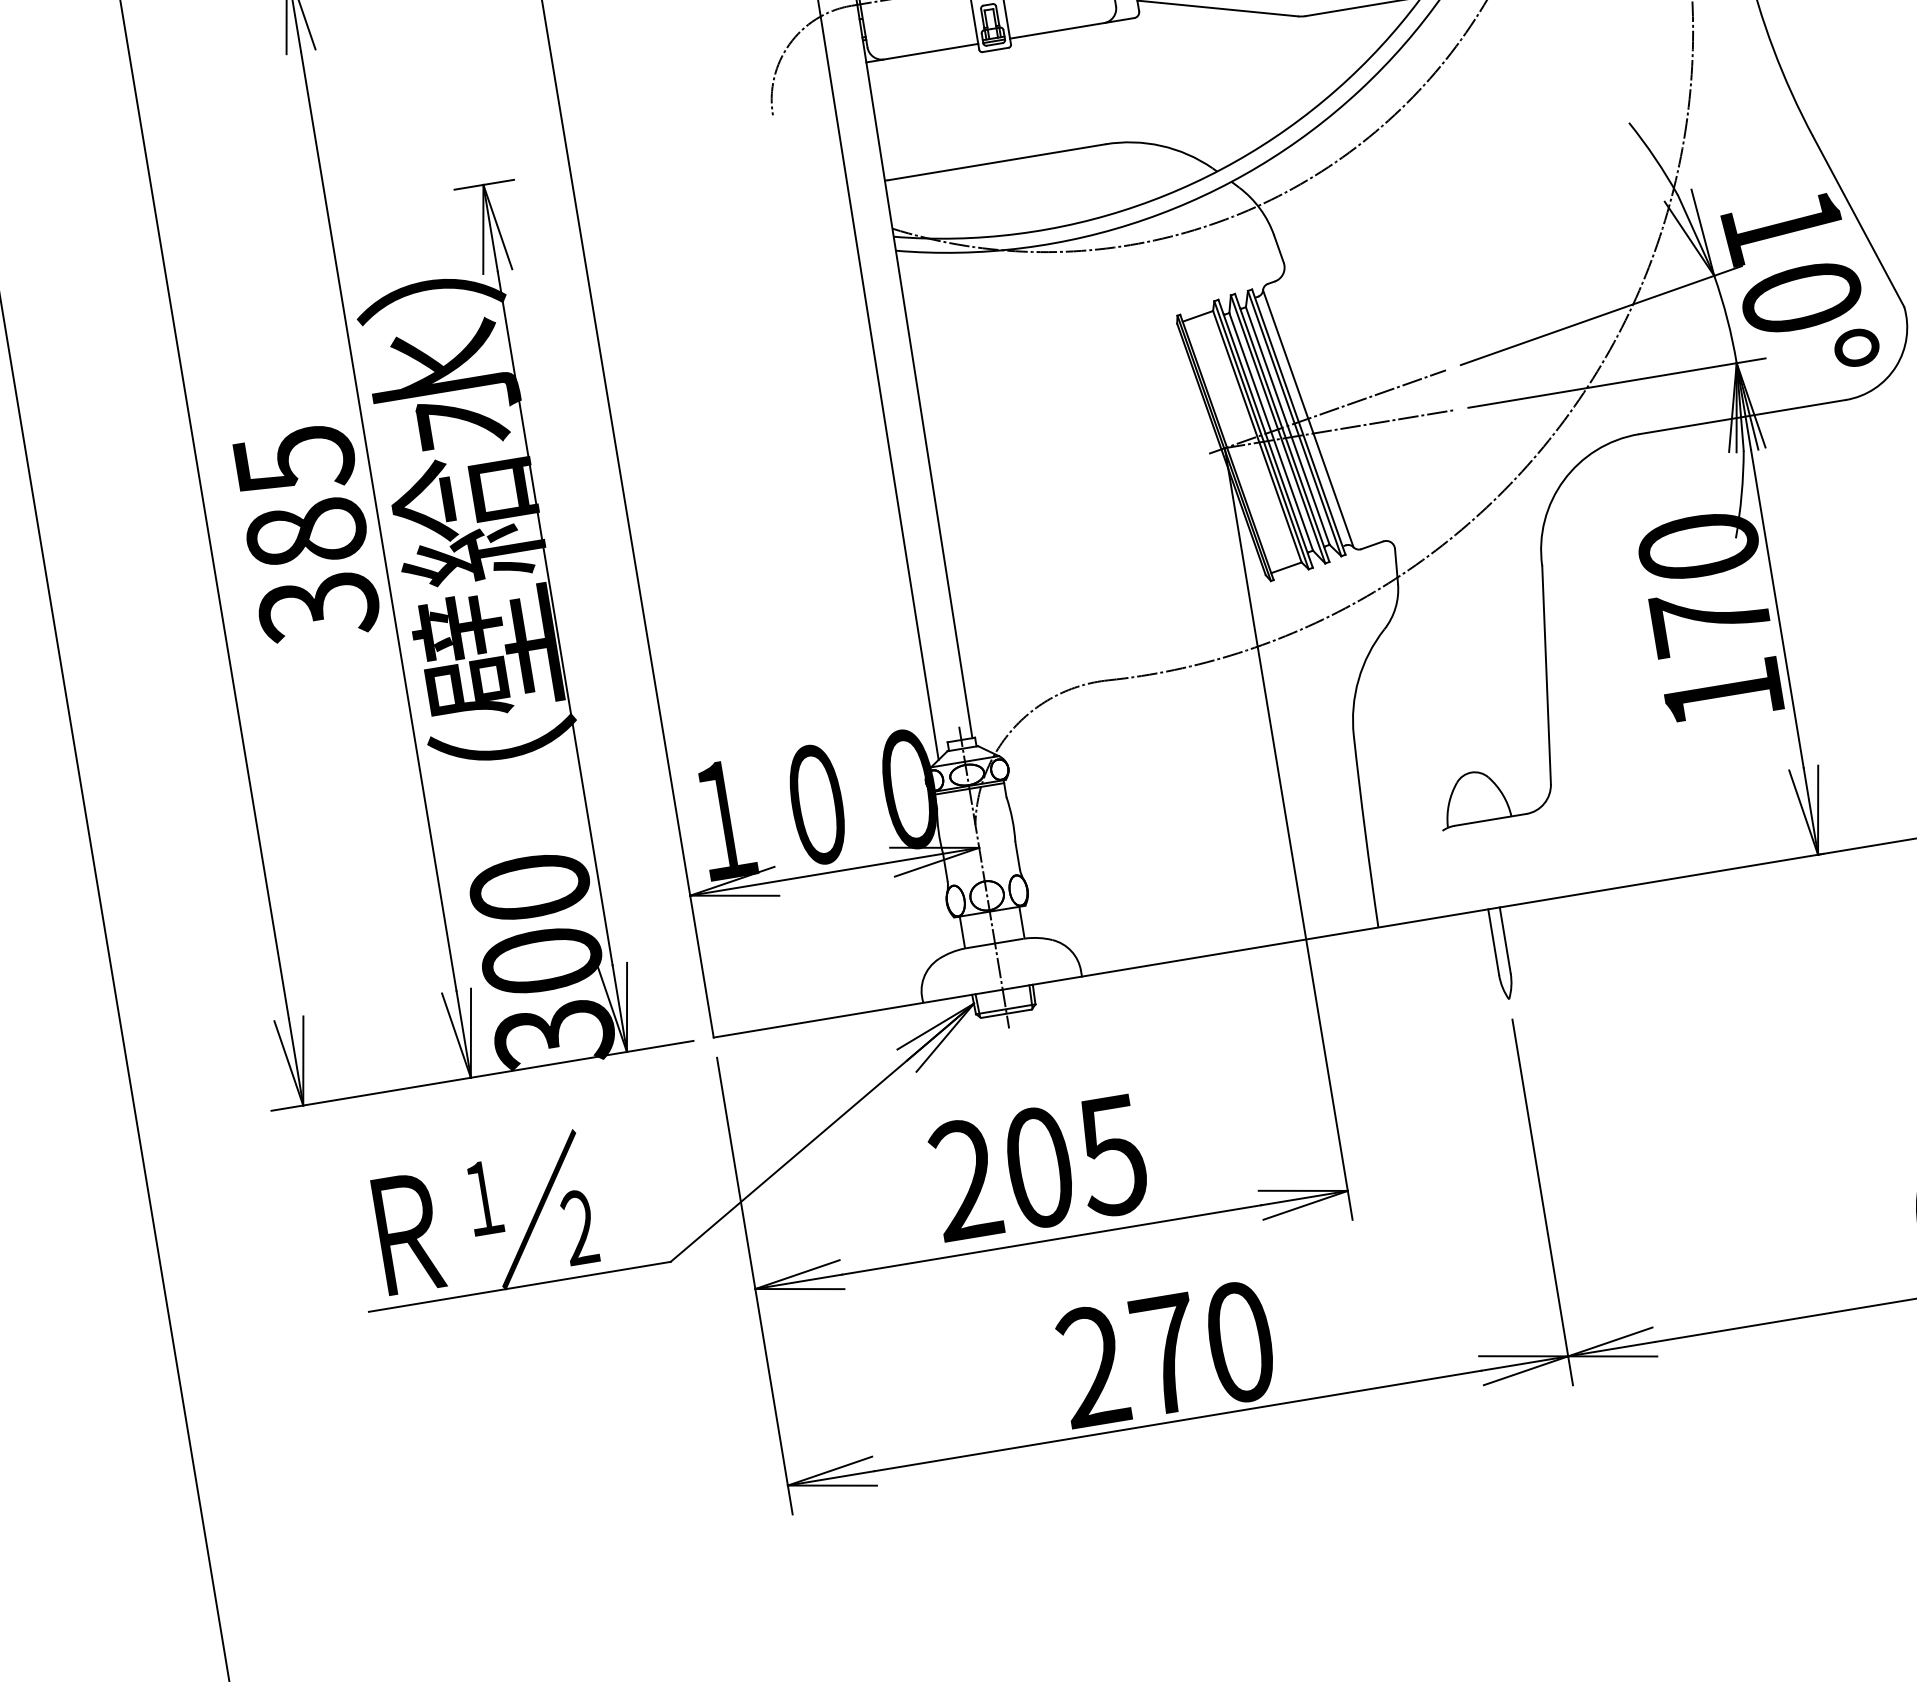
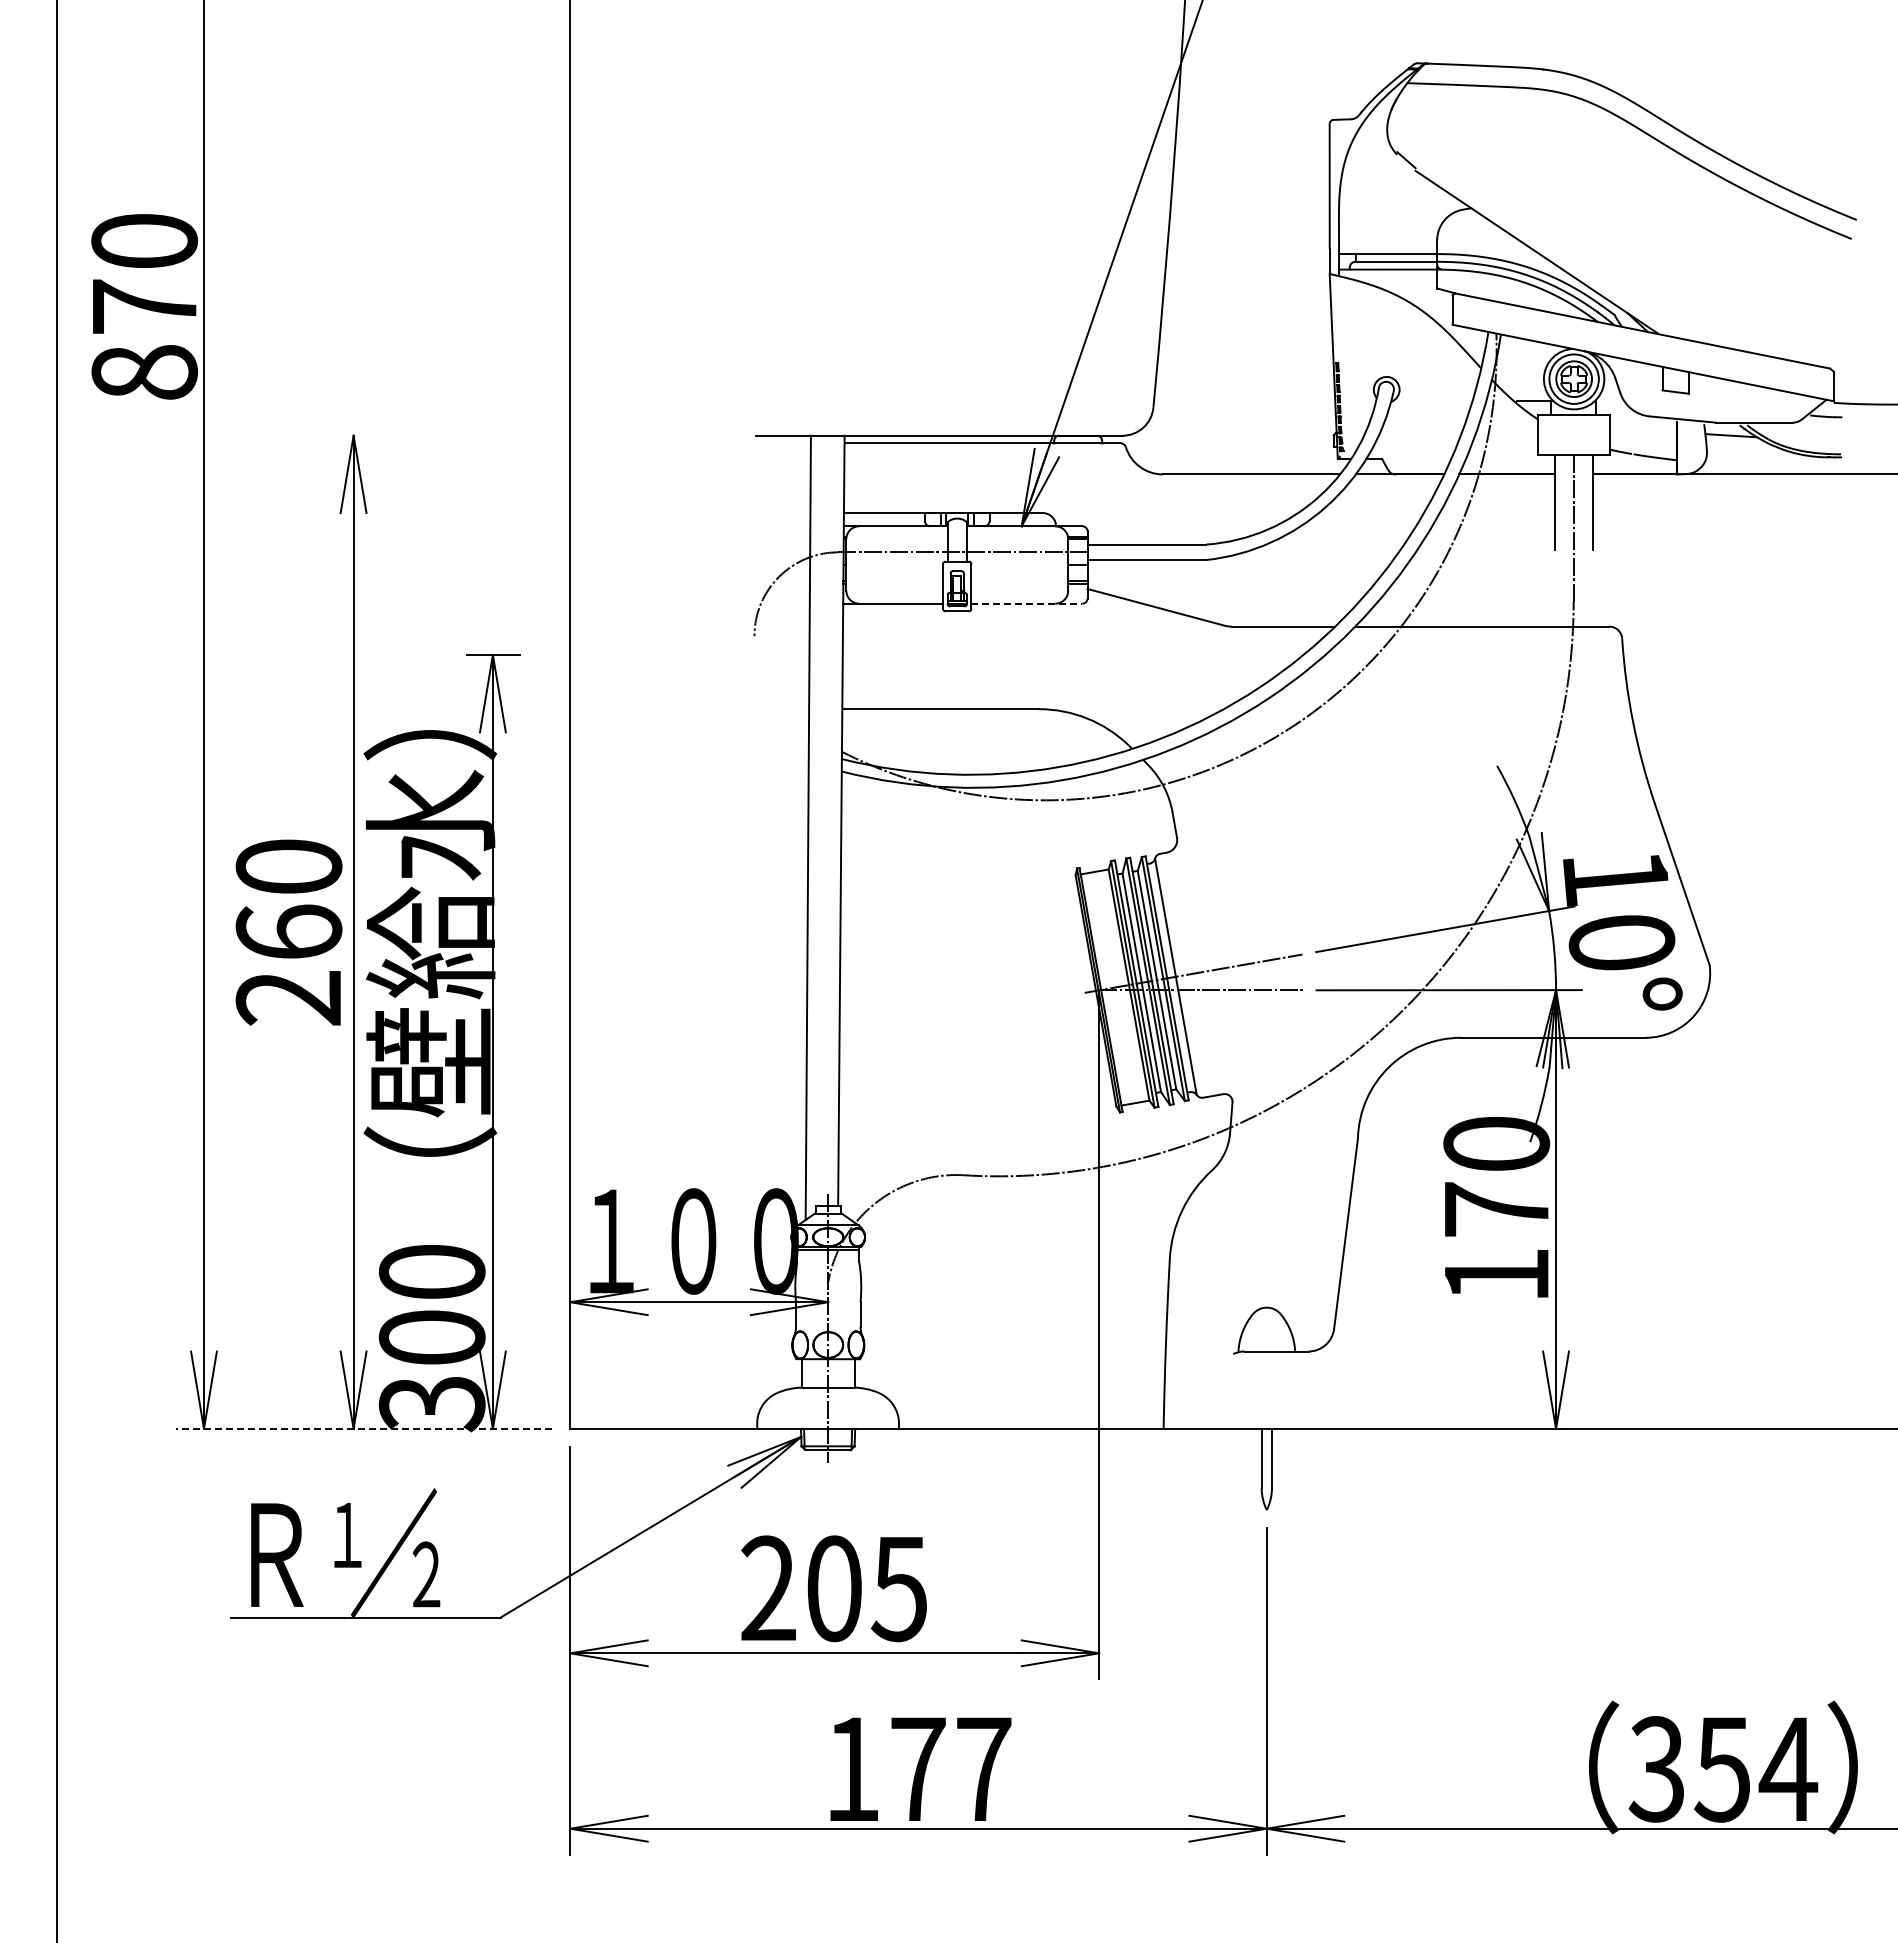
line: (1072, 28) -> (1027, 603), solid -> dashed
text: (306, 534) -> (288, 933), 385 -> 260
line: (481, 1075) -> (363, 1428), solid -> dashed
text: (1166, 1354) -> (918, 1769), 270 -> 177

